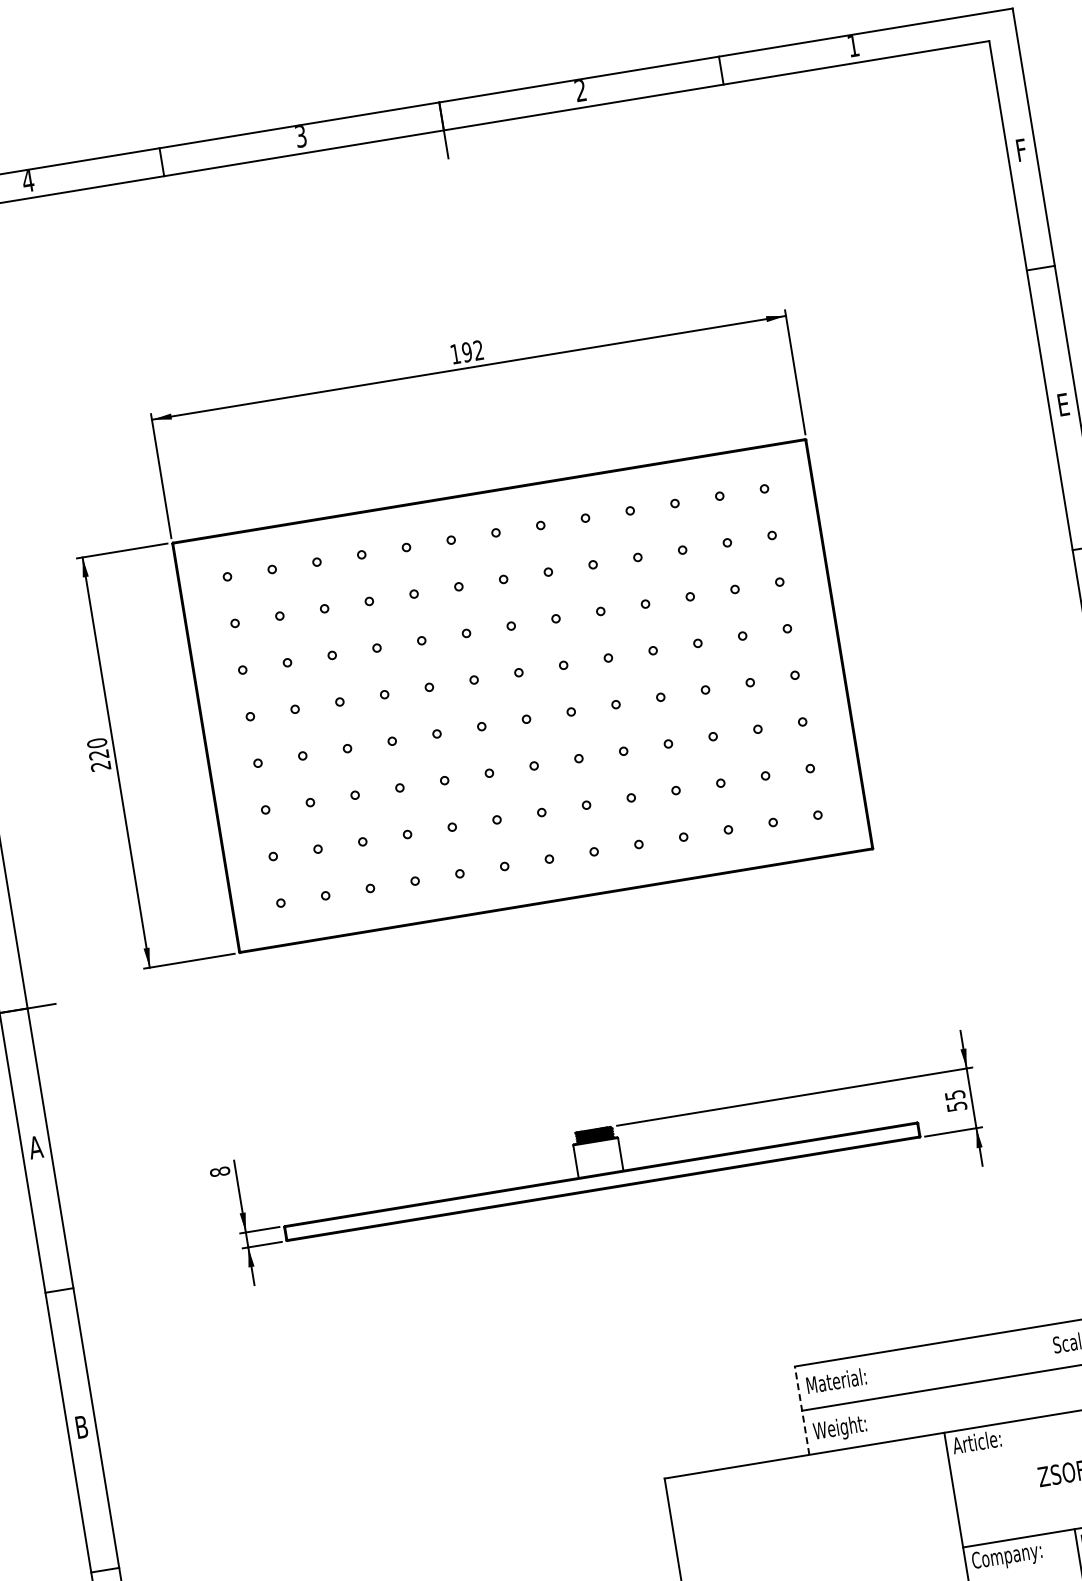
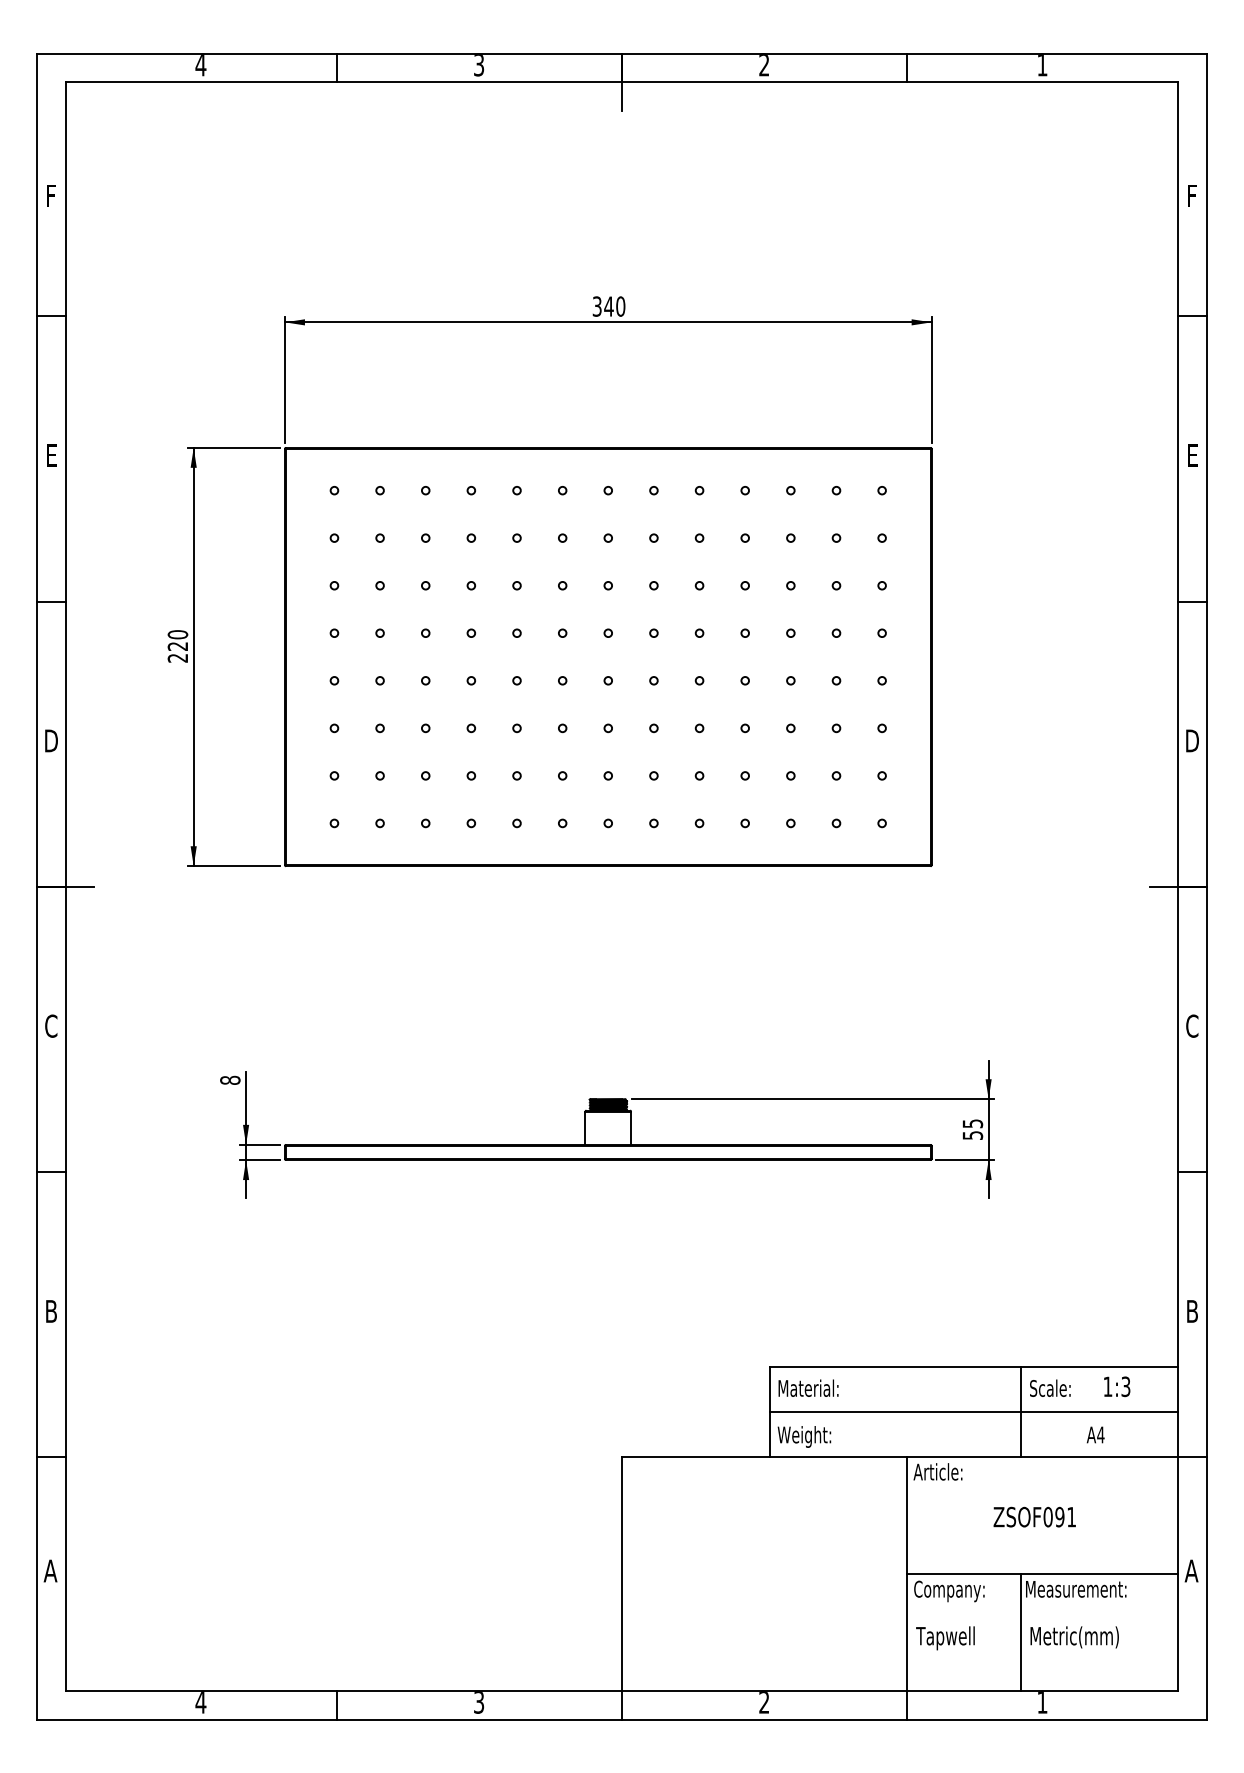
text: (466, 352) -> (608, 306), 192 -> 340
text: (35, 1146) -> (51, 1025), A -> C
line: (1049, 1370) -> (1021, 1412), added
line: (801, 1409) -> (769, 1411), dashed -> solid

